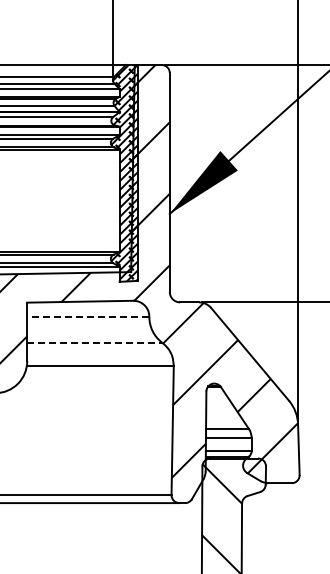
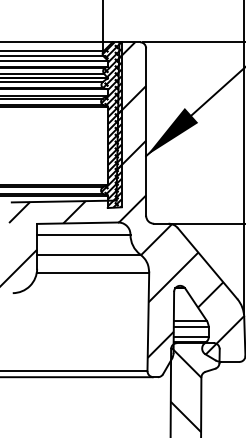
line: (87, 316) -> (83, 234), dashed -> solid
line: (95, 342) -> (89, 254), dashed -> solid

